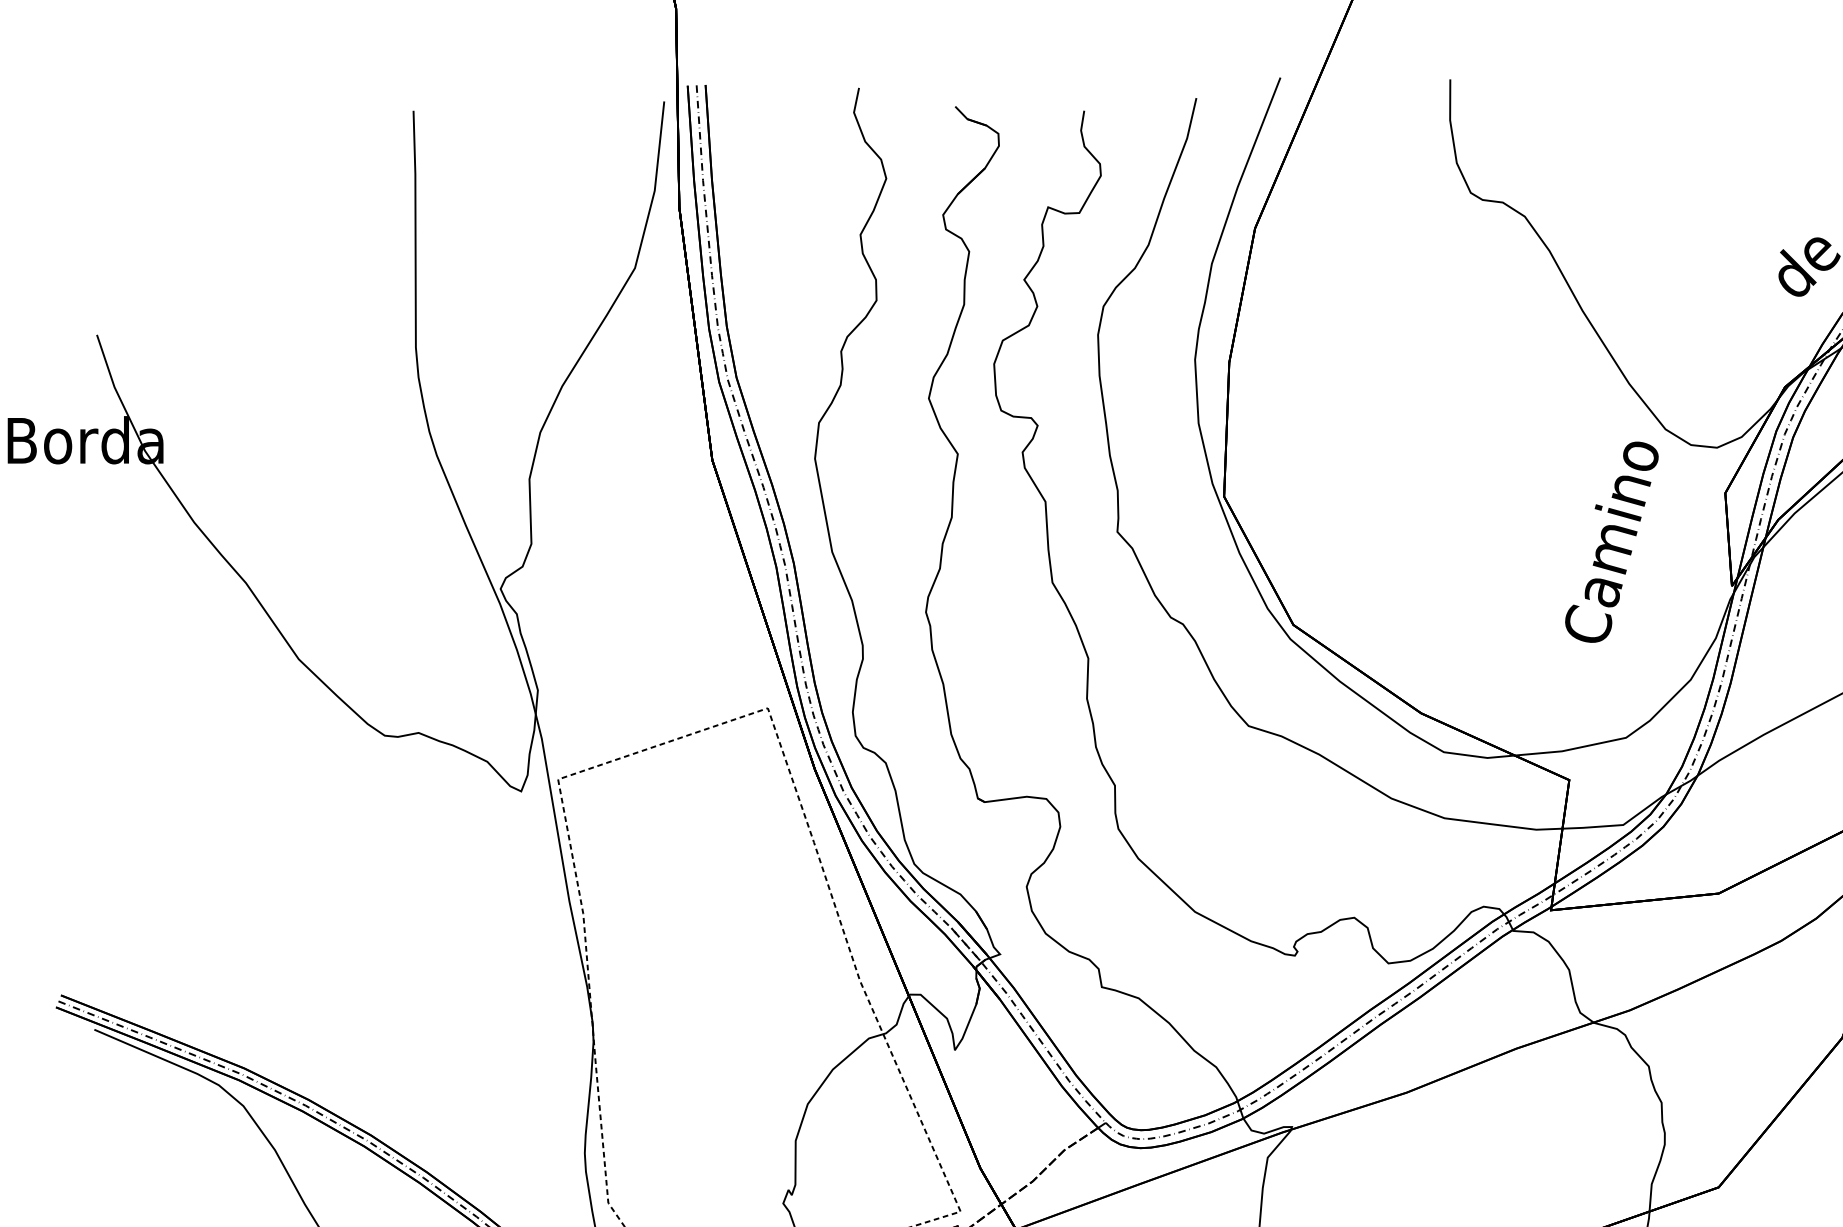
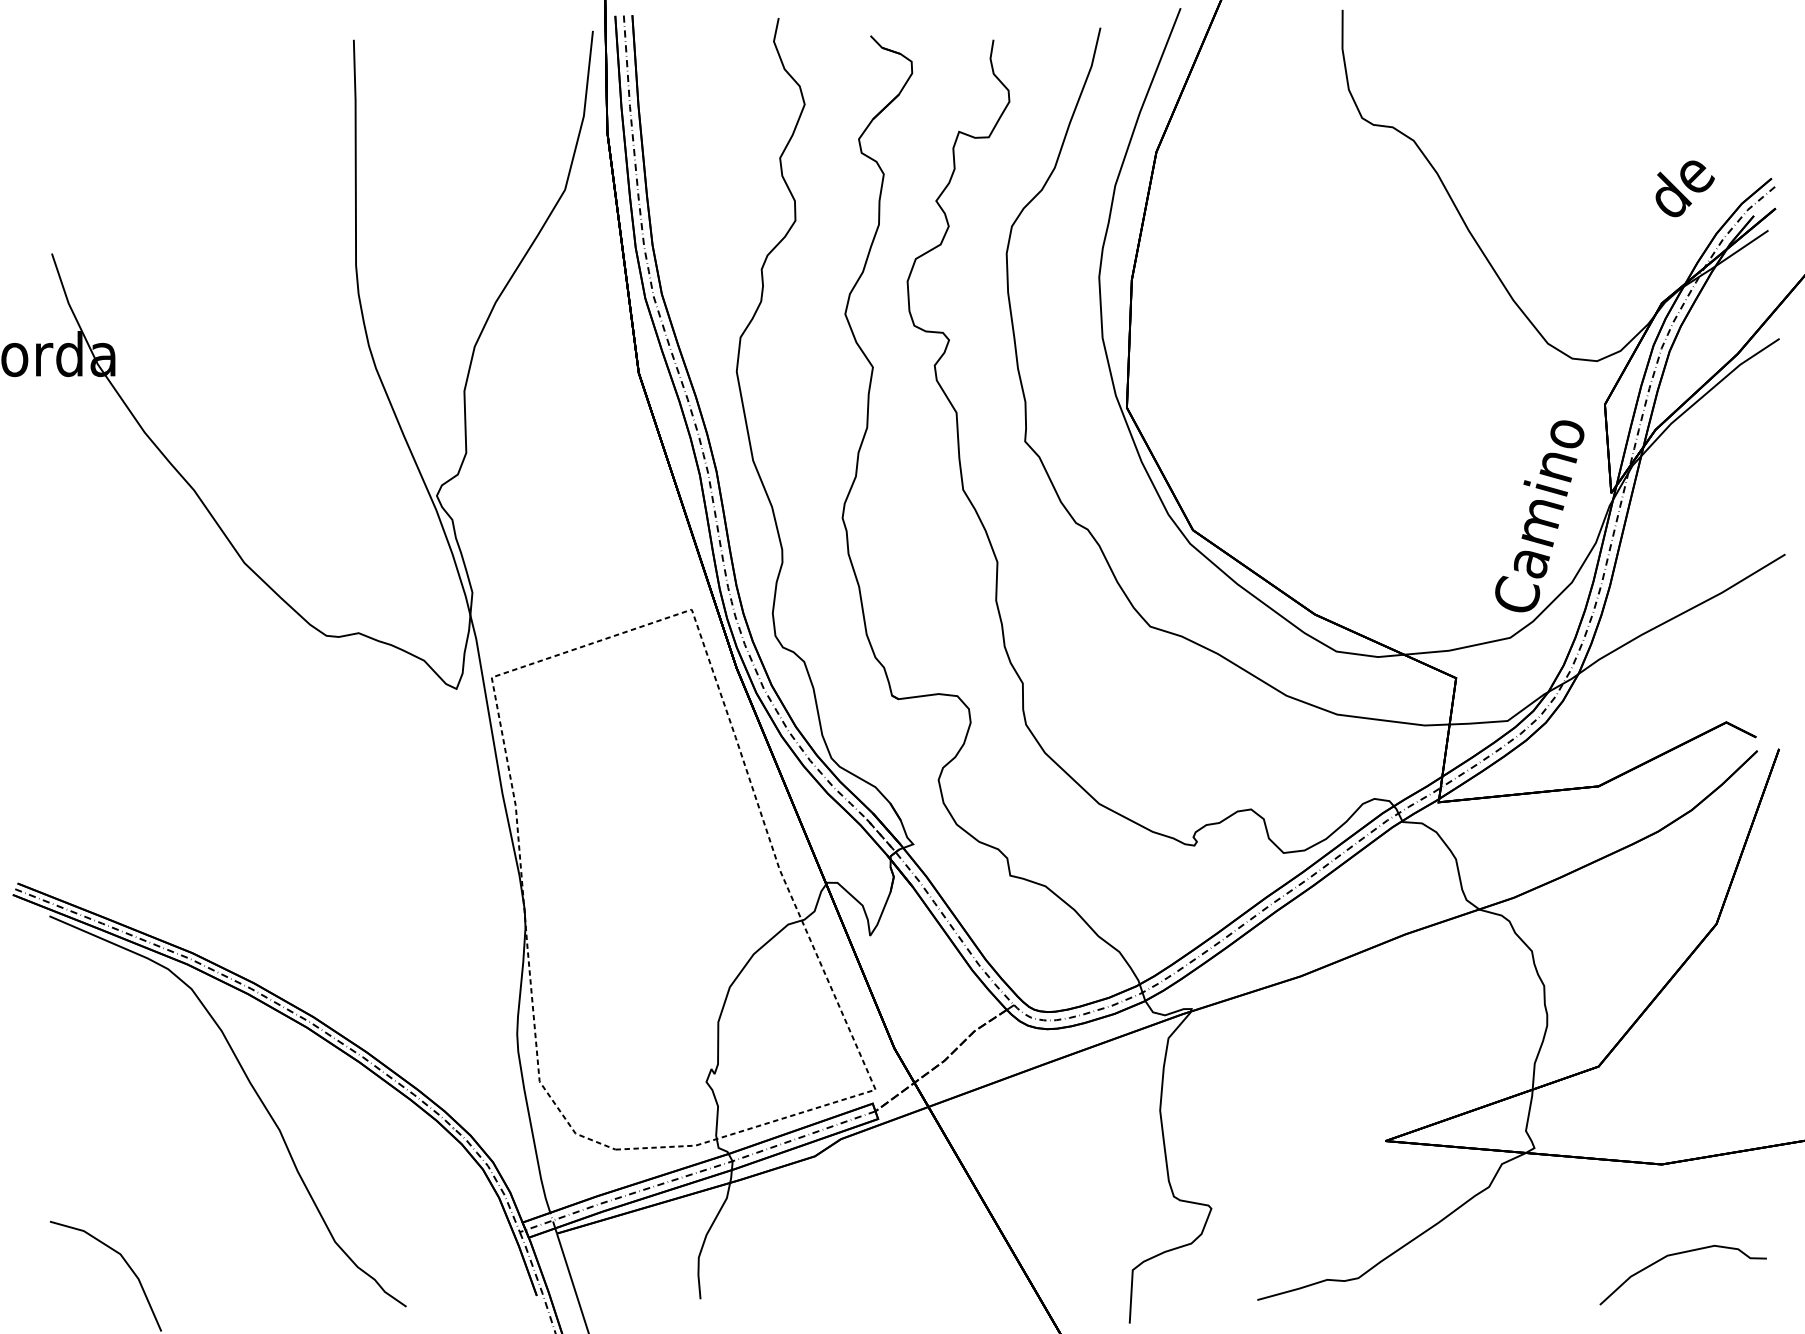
text: (1611, 542) -> (1539, 516), moved

